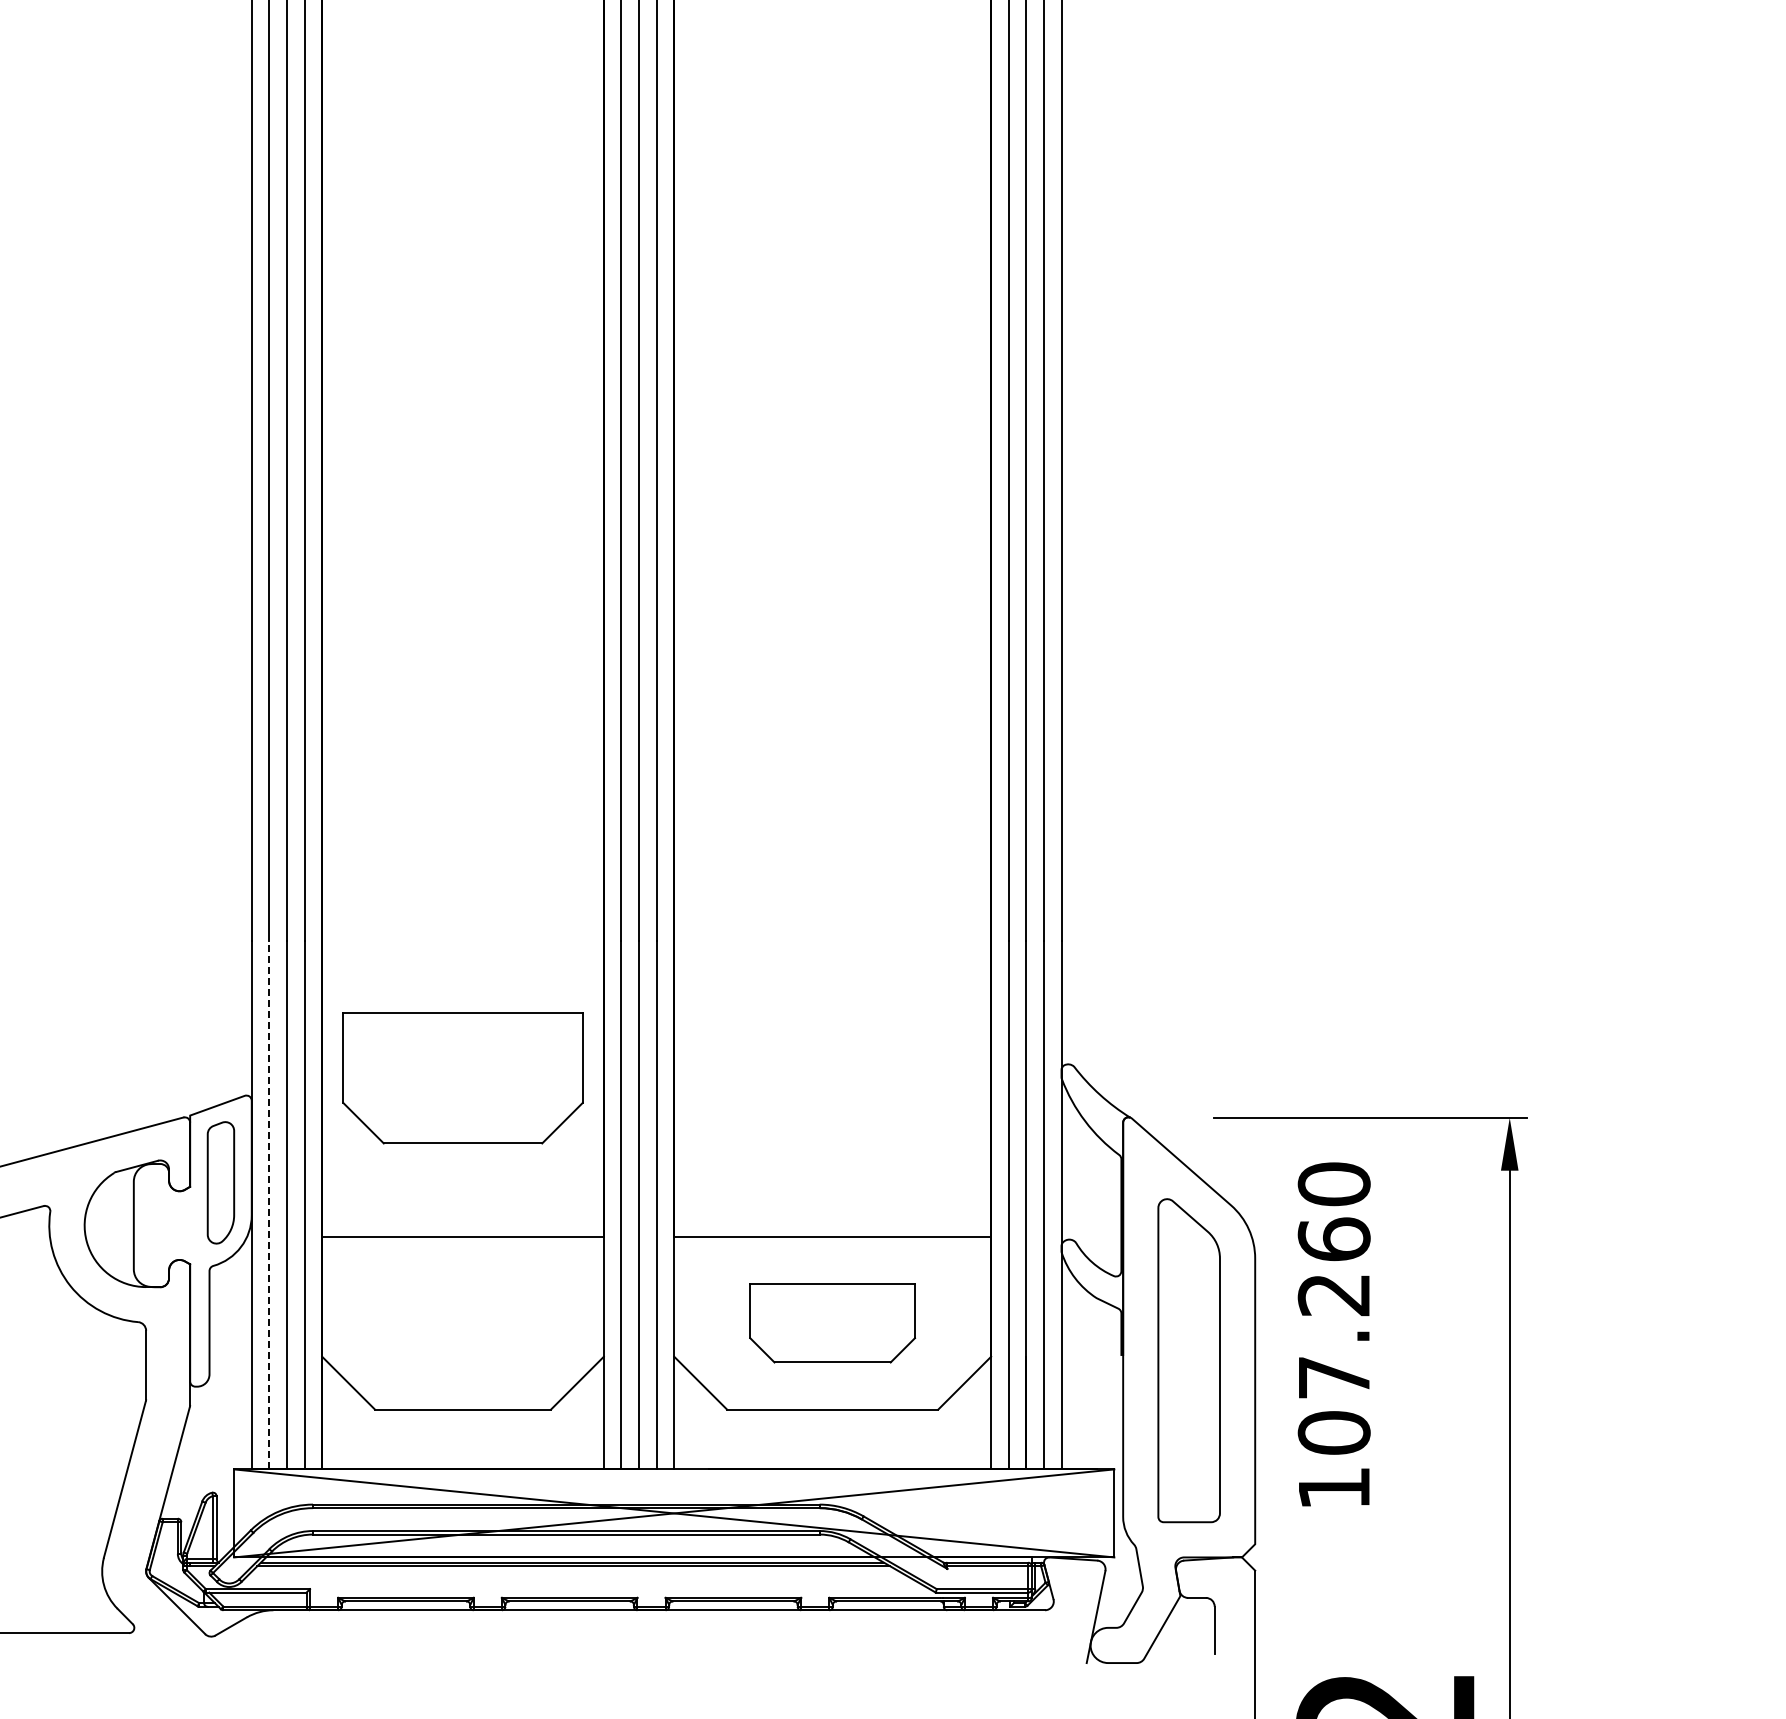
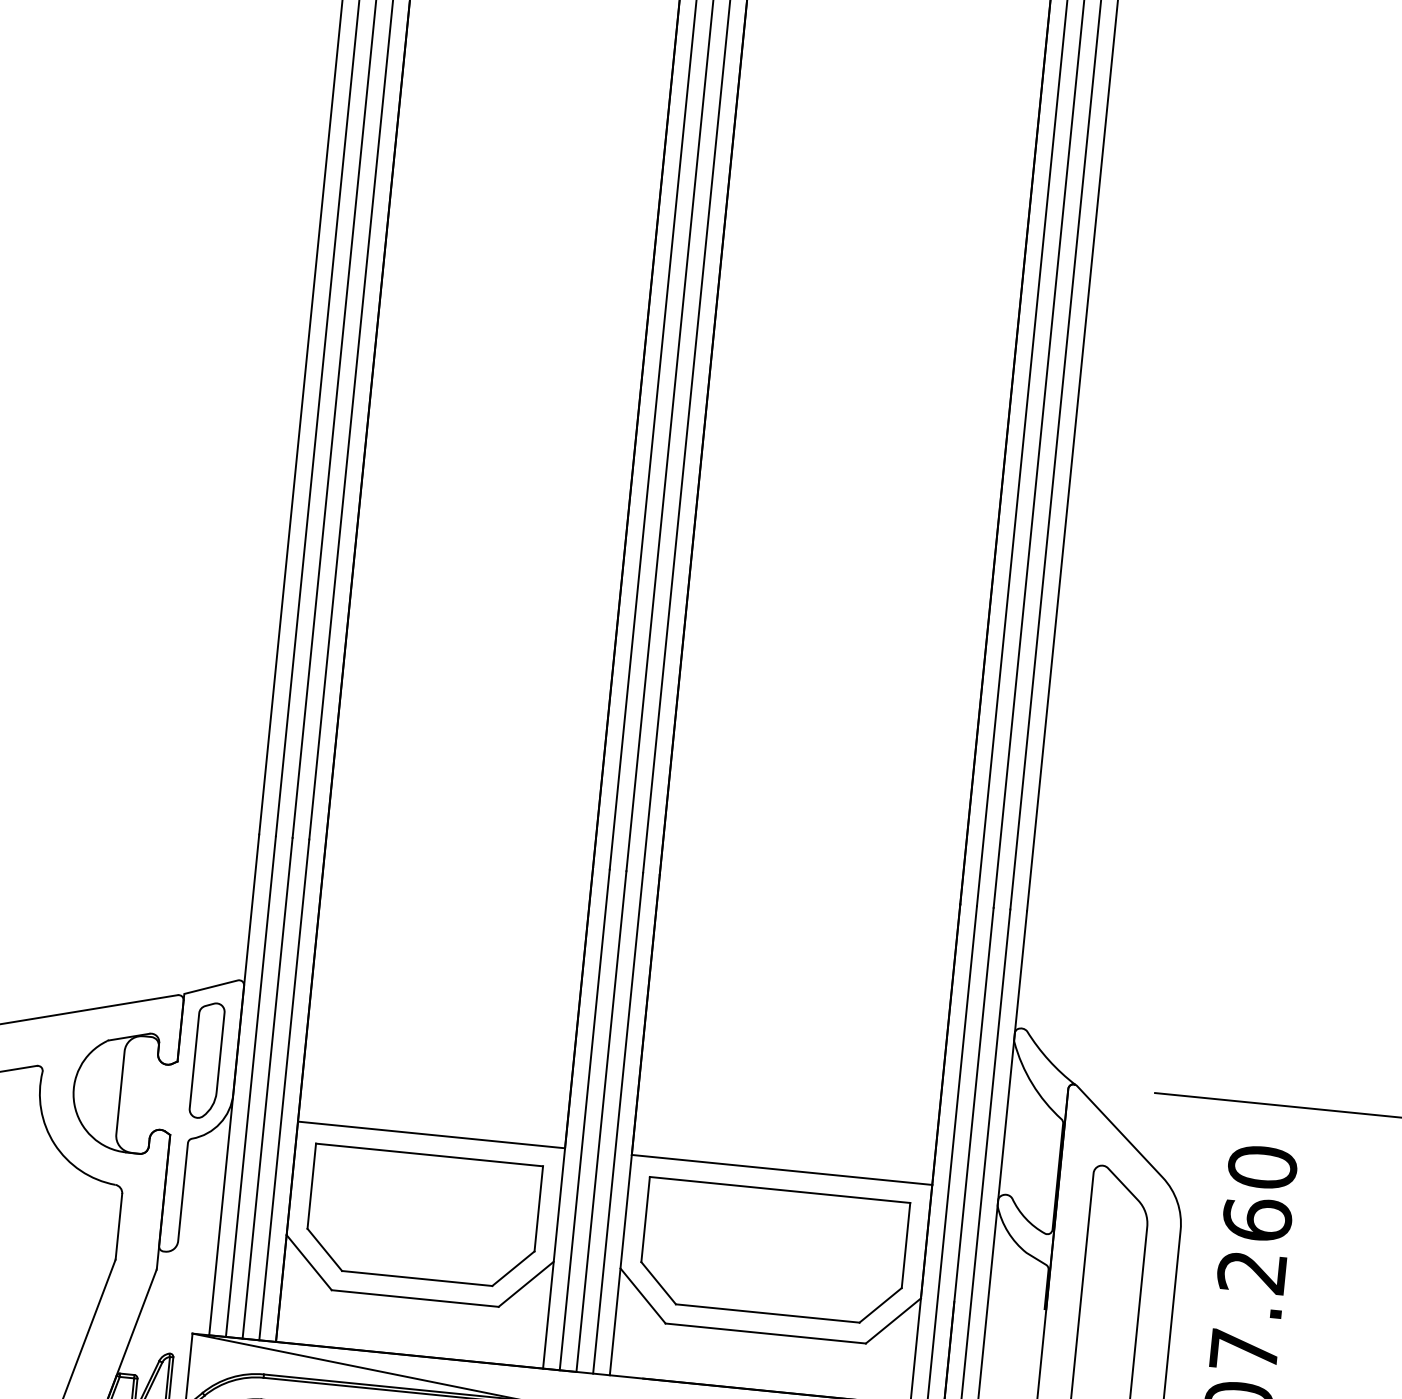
part: (462, 1078) -> (422, 1216), moved
line: (269, 1204) -> (251, 1085), dashed -> solid
part: (832, 1323) -> (773, 1251), size x1.67

